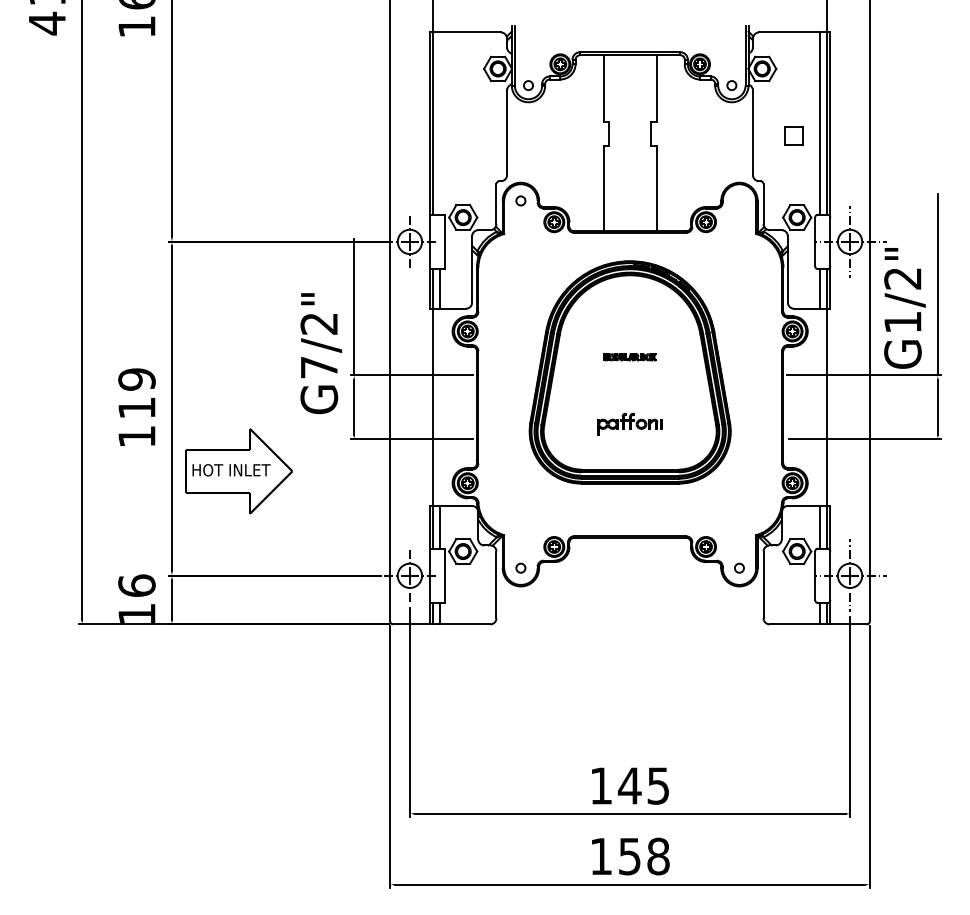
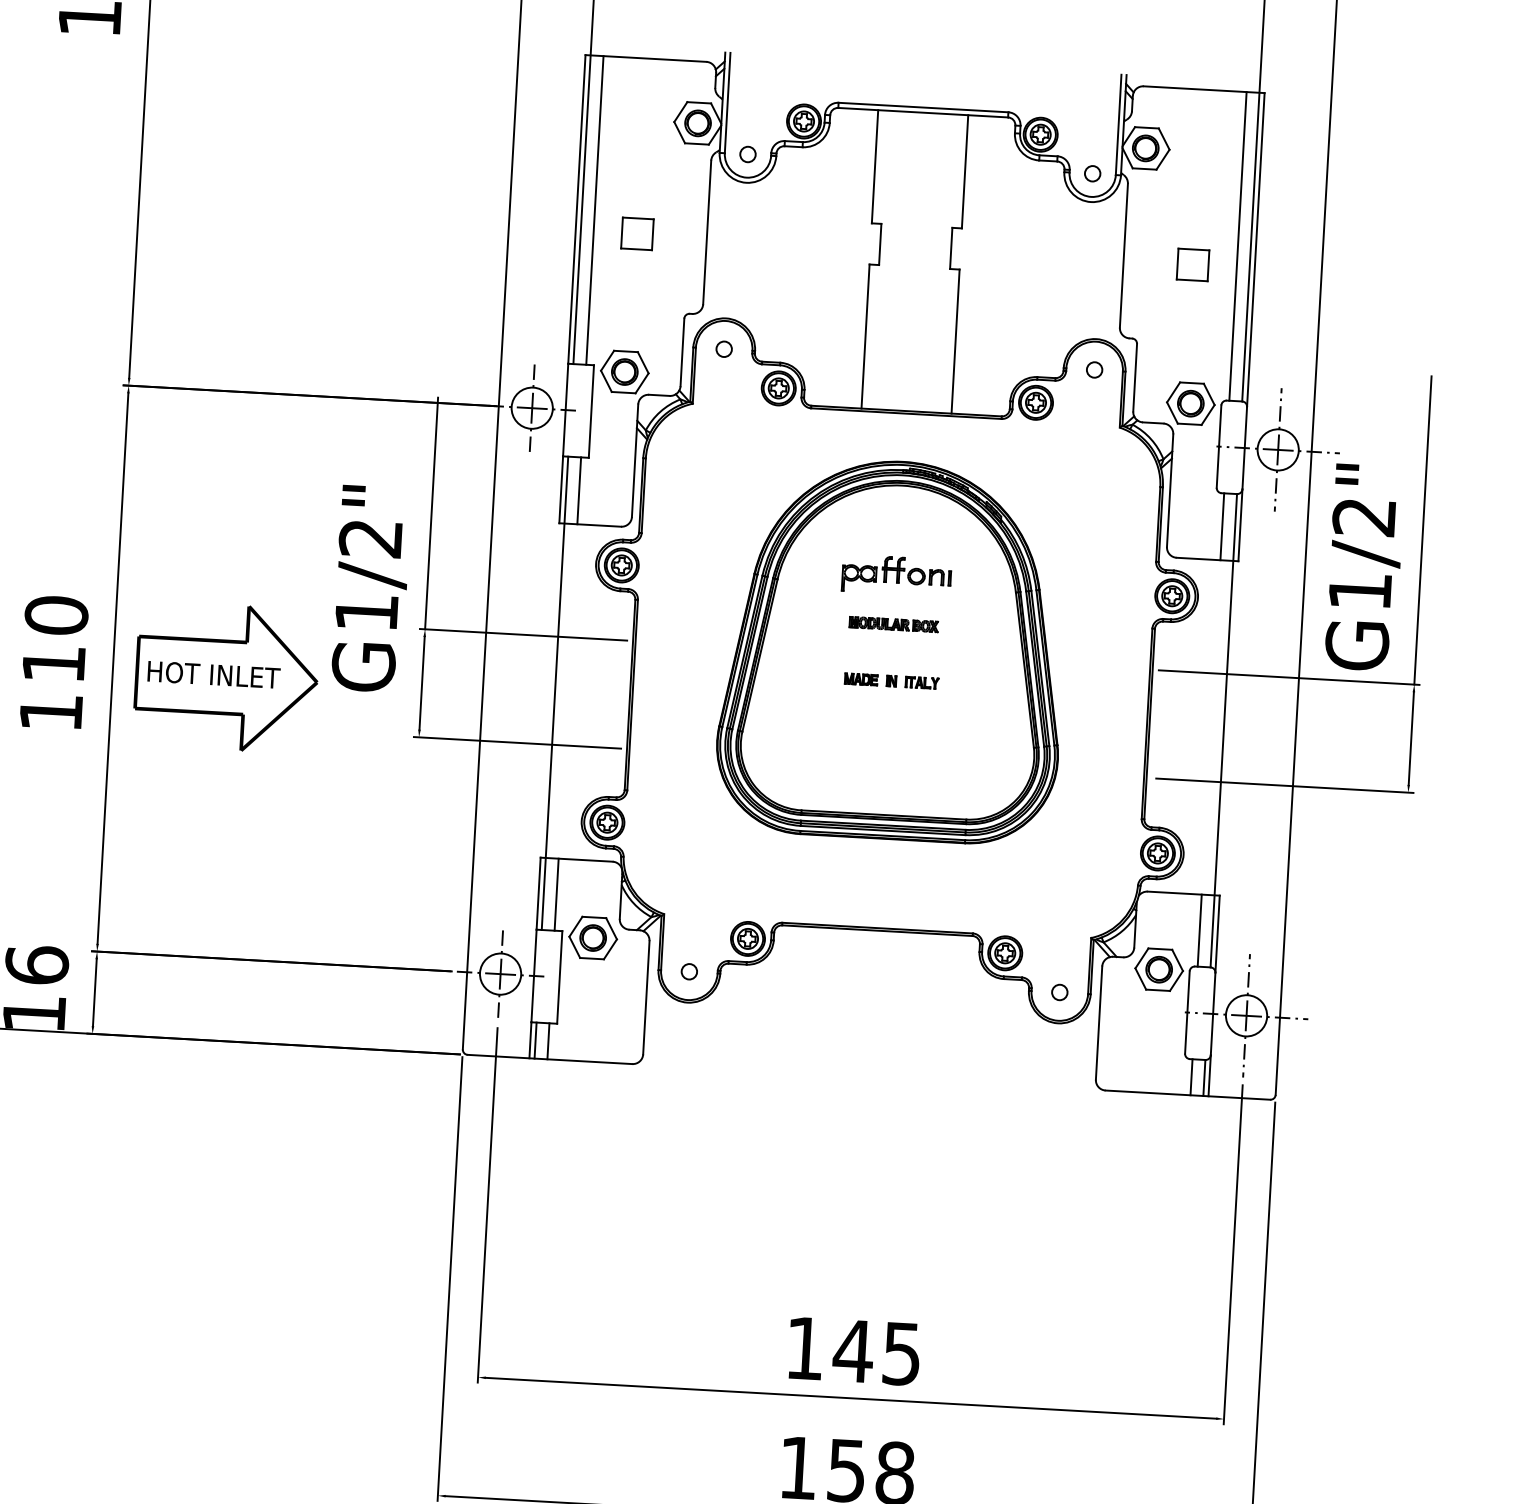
line: (440, 123) -> (595, 210), added
part: (465, 135) -> (636, 233), added
circle: (739, 200) -> (1094, 369), added
text: (319, 367) -> (367, 612), G7/2" -> G1/2"
text: (136, 379) -> (55, 615), 119 -> 110
part: (630, 390) -> (891, 680), added
part: (629, 423) -> (896, 574), moved
text: (238, 471) -> (225, 677), moved

